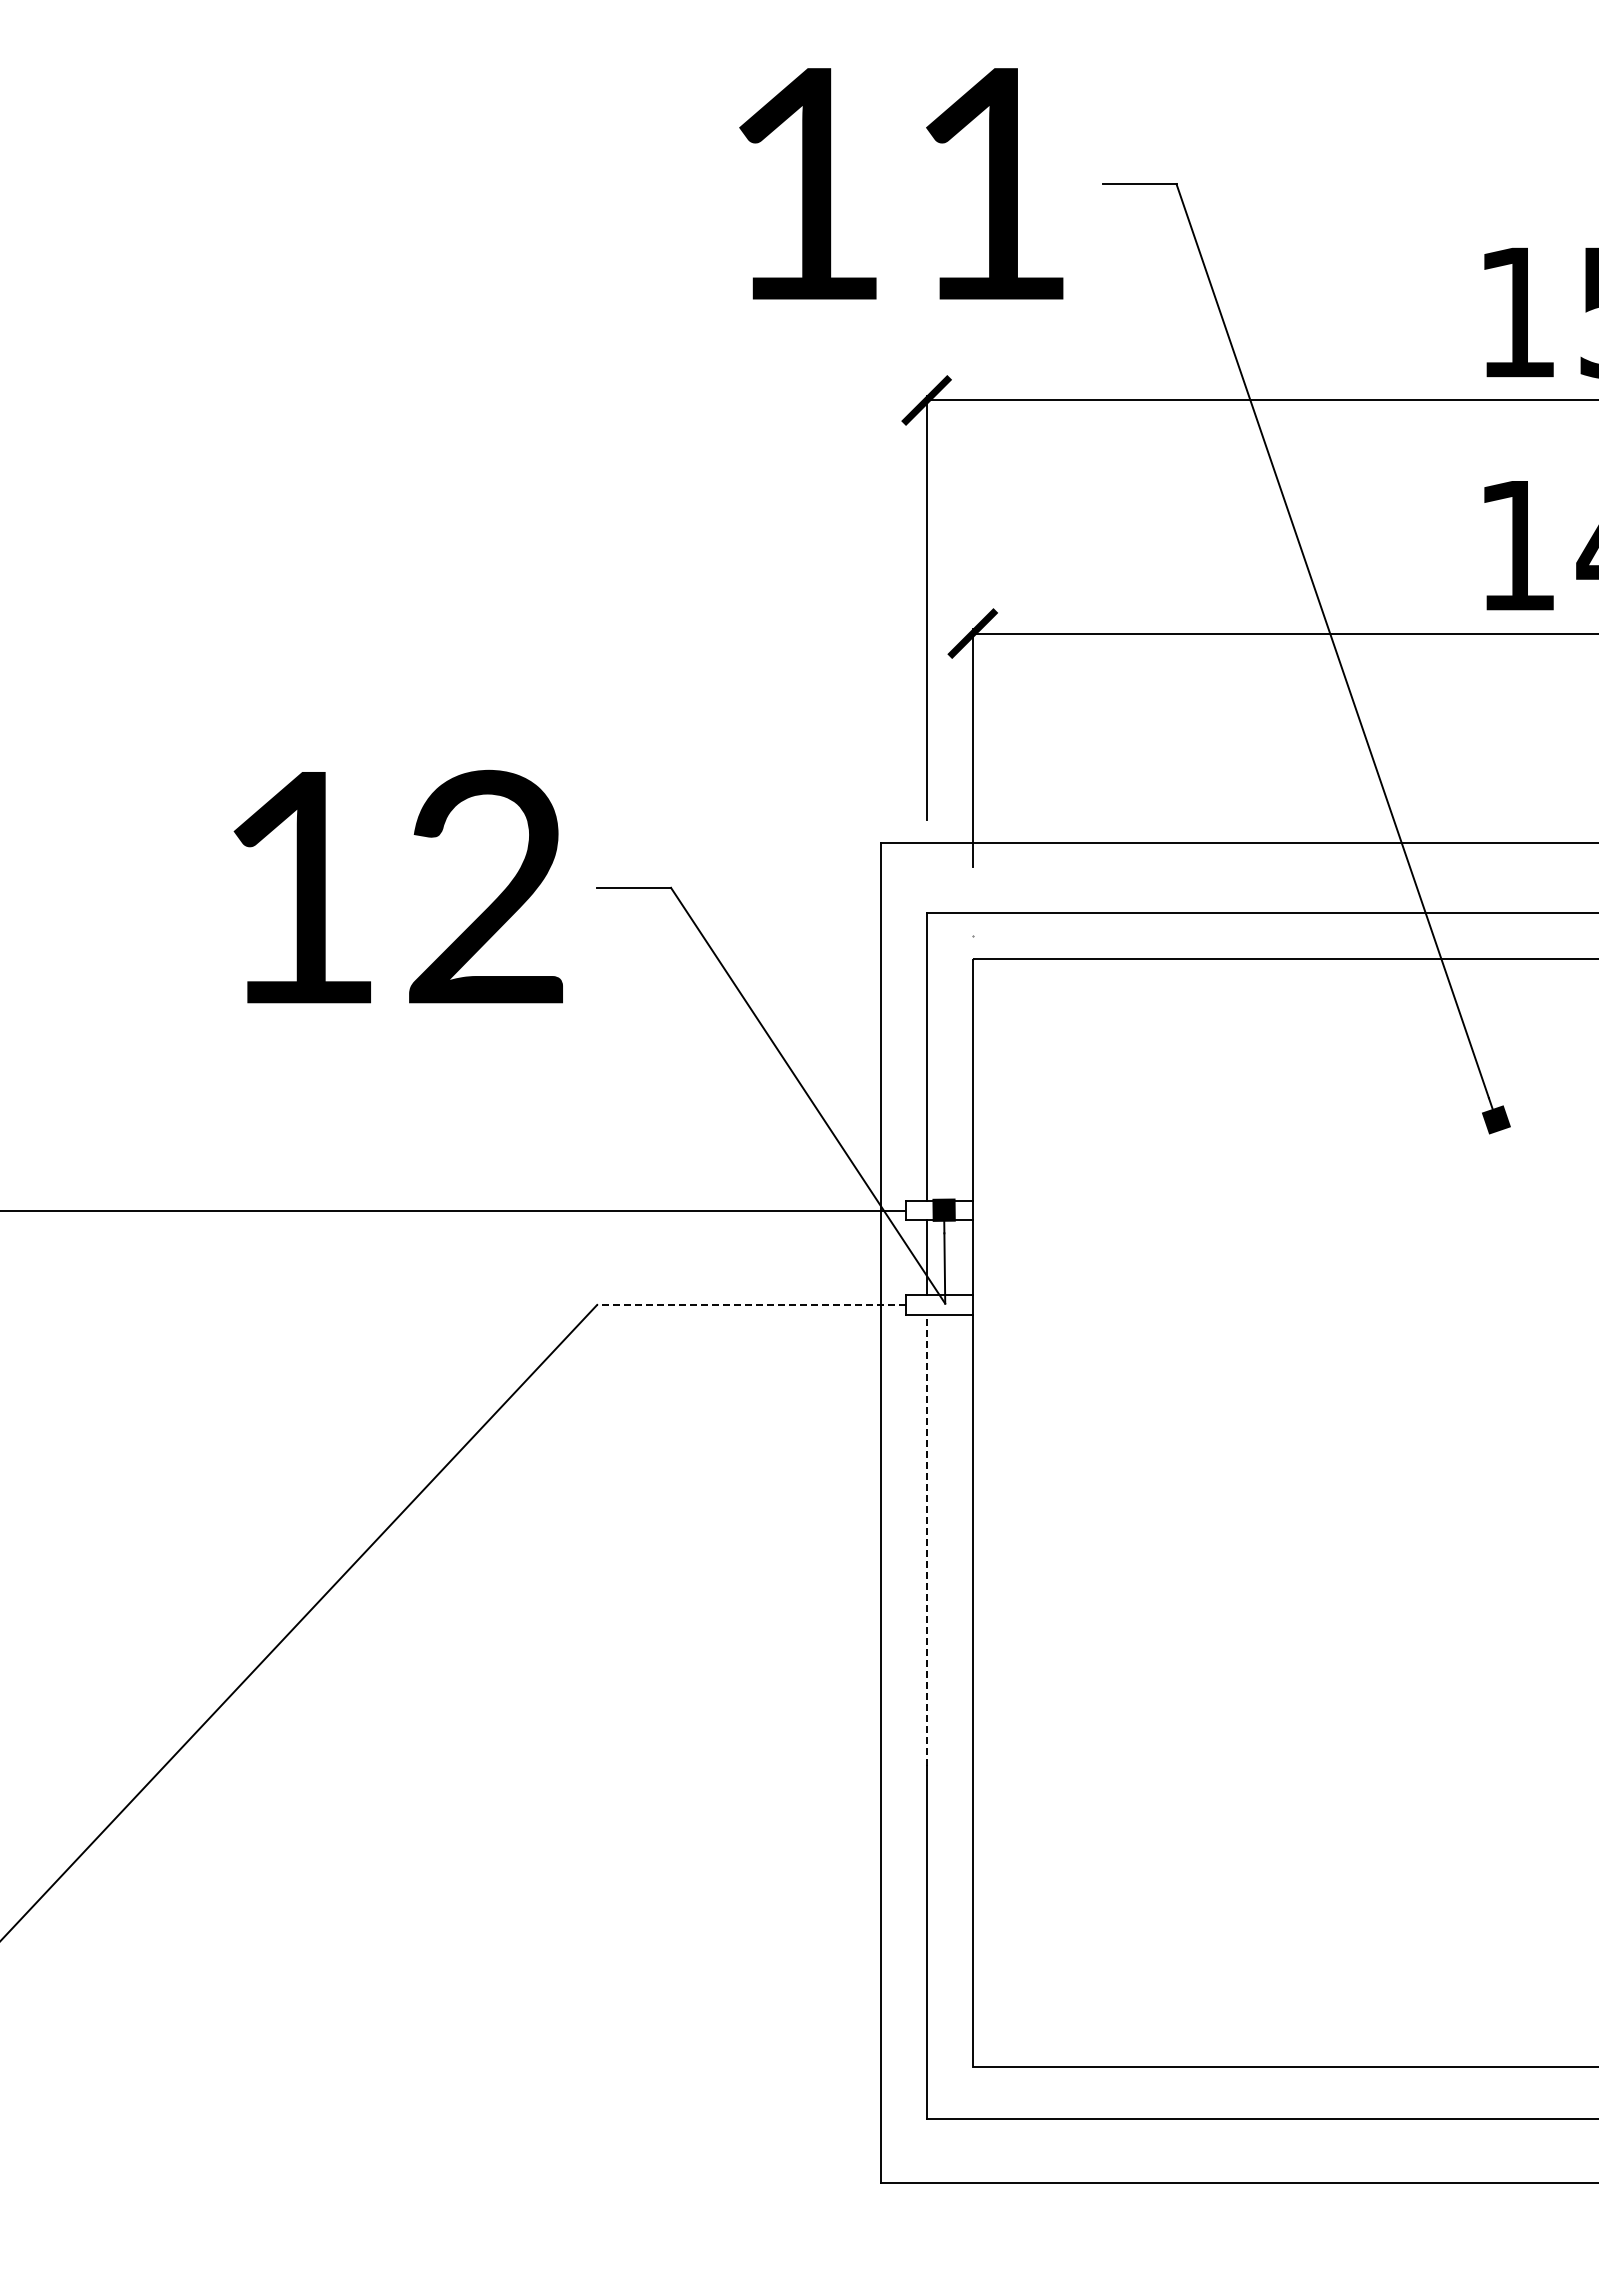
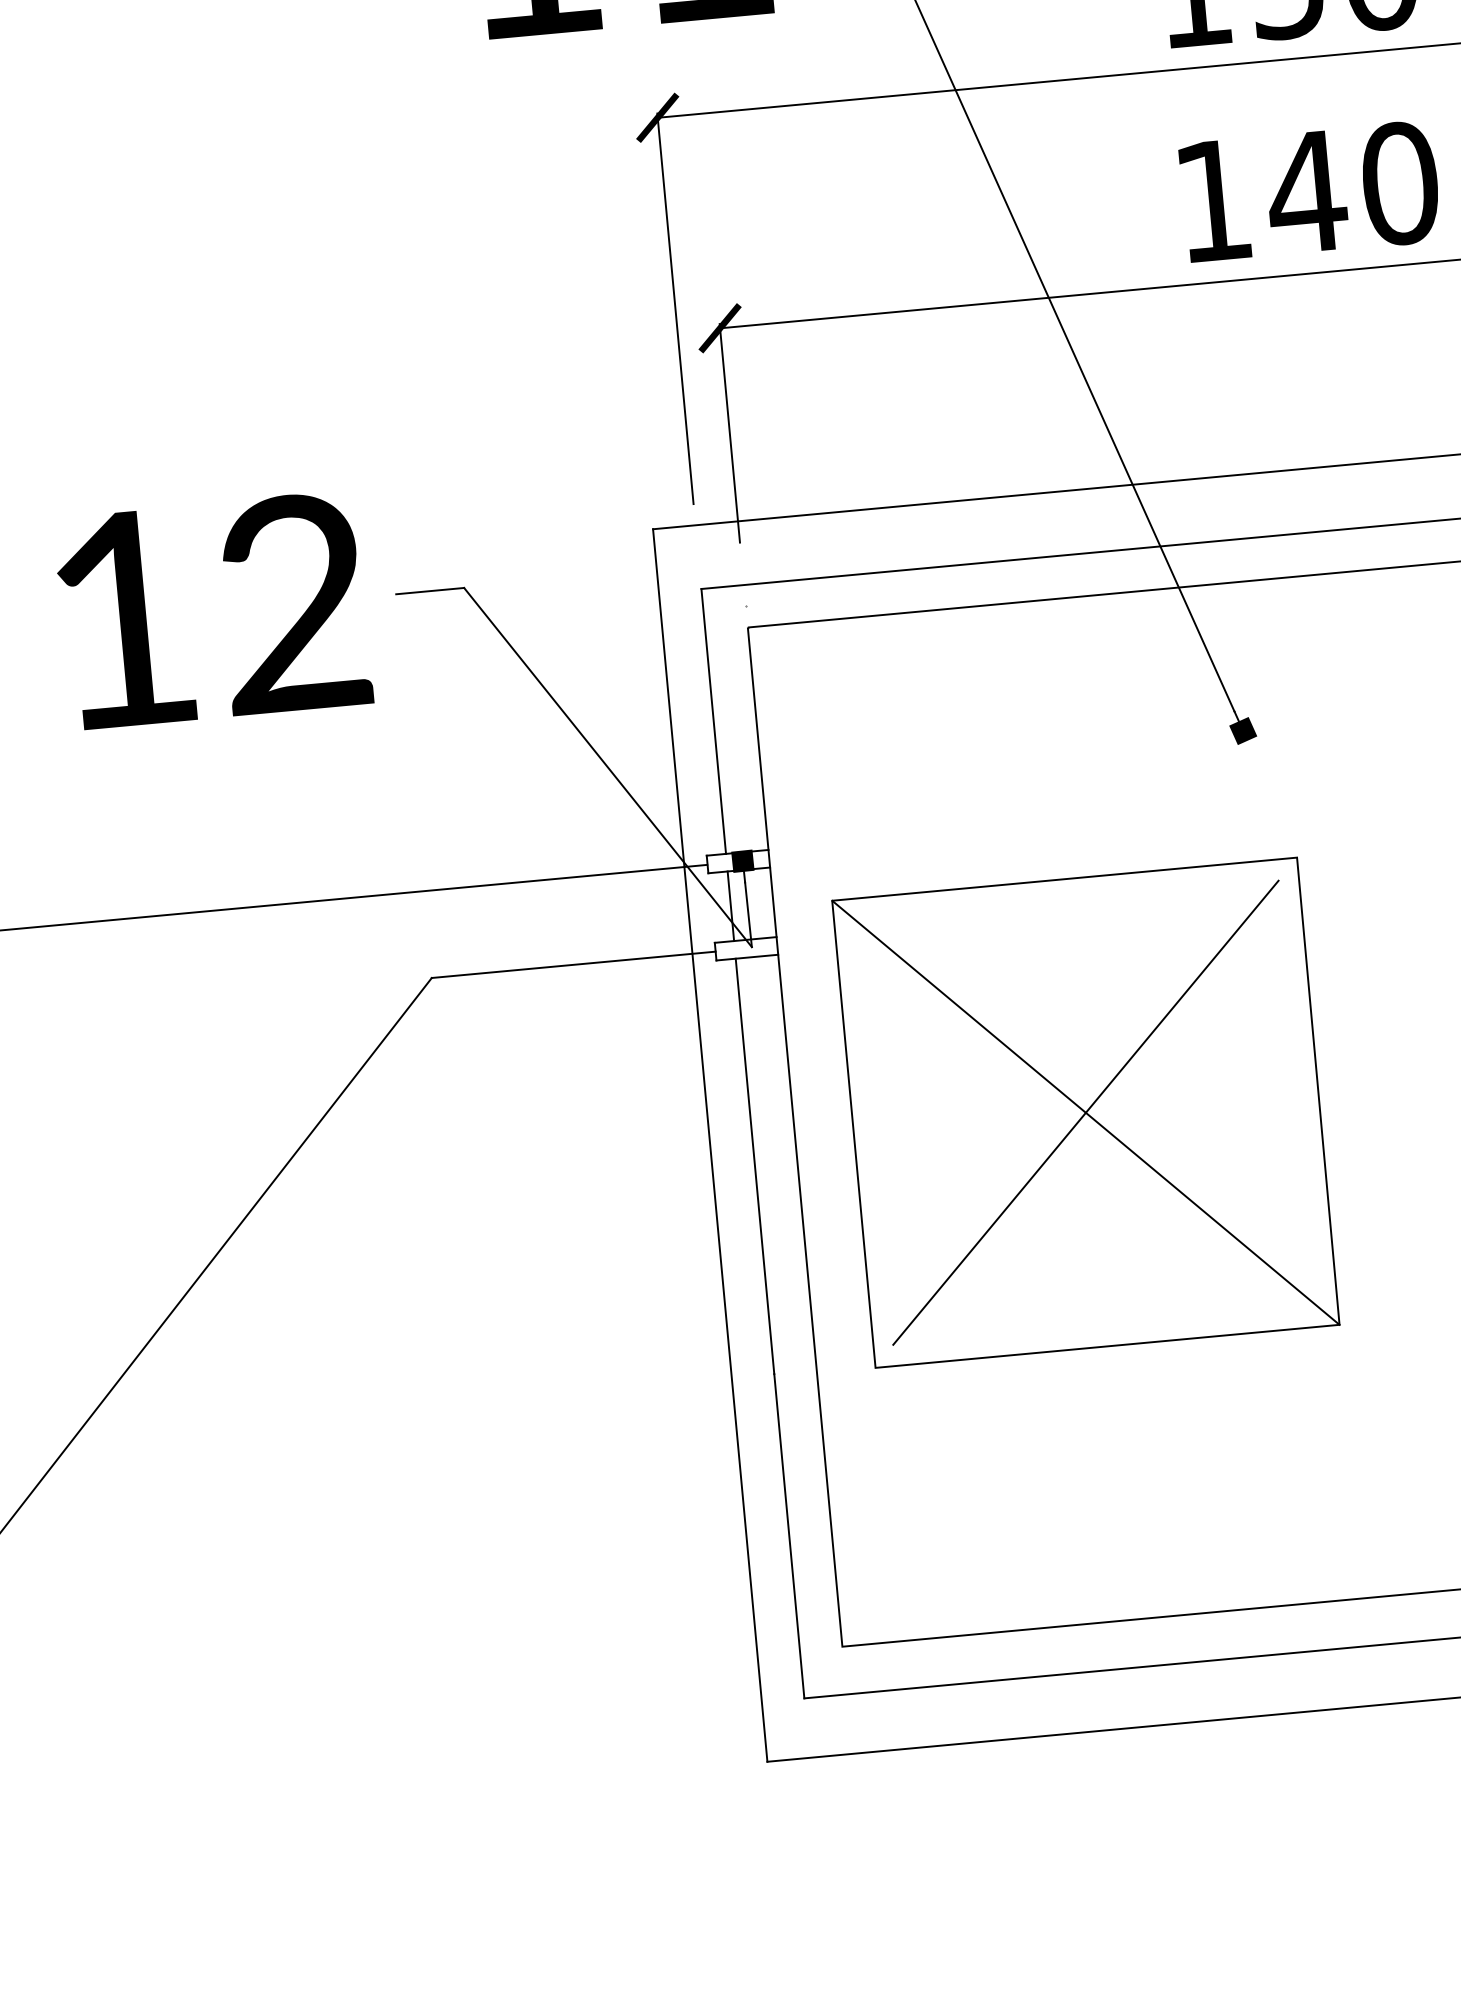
line: (750, 1304) -> (572, 964), dashed -> solid
part: (1288, 1515) -> (1085, 1112), added
line: (926, 1540) -> (754, 1166), dashed -> solid

